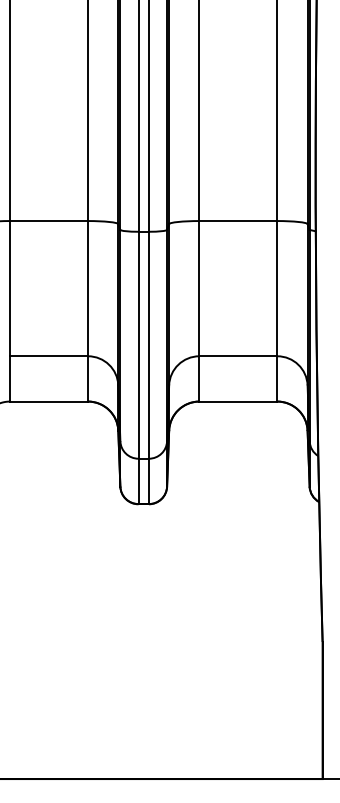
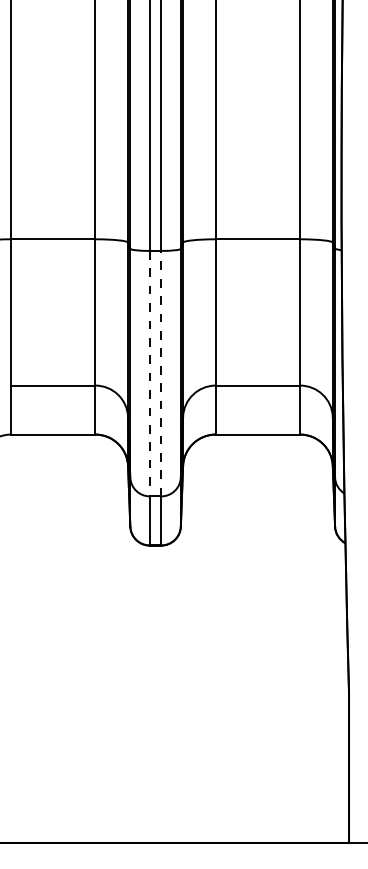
line: (138, 345) -> (149, 373), solid -> dashed
line: (149, 345) -> (161, 373), solid -> dashed

